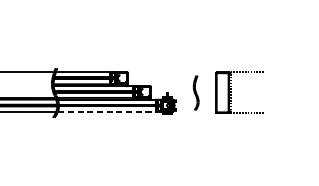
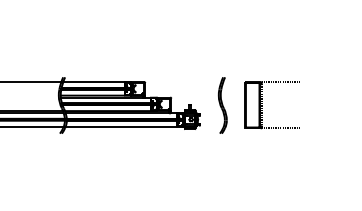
part: (196, 93) -> (222, 105), size x1.43
line: (109, 111) -> (124, 126), dashed -> solid

